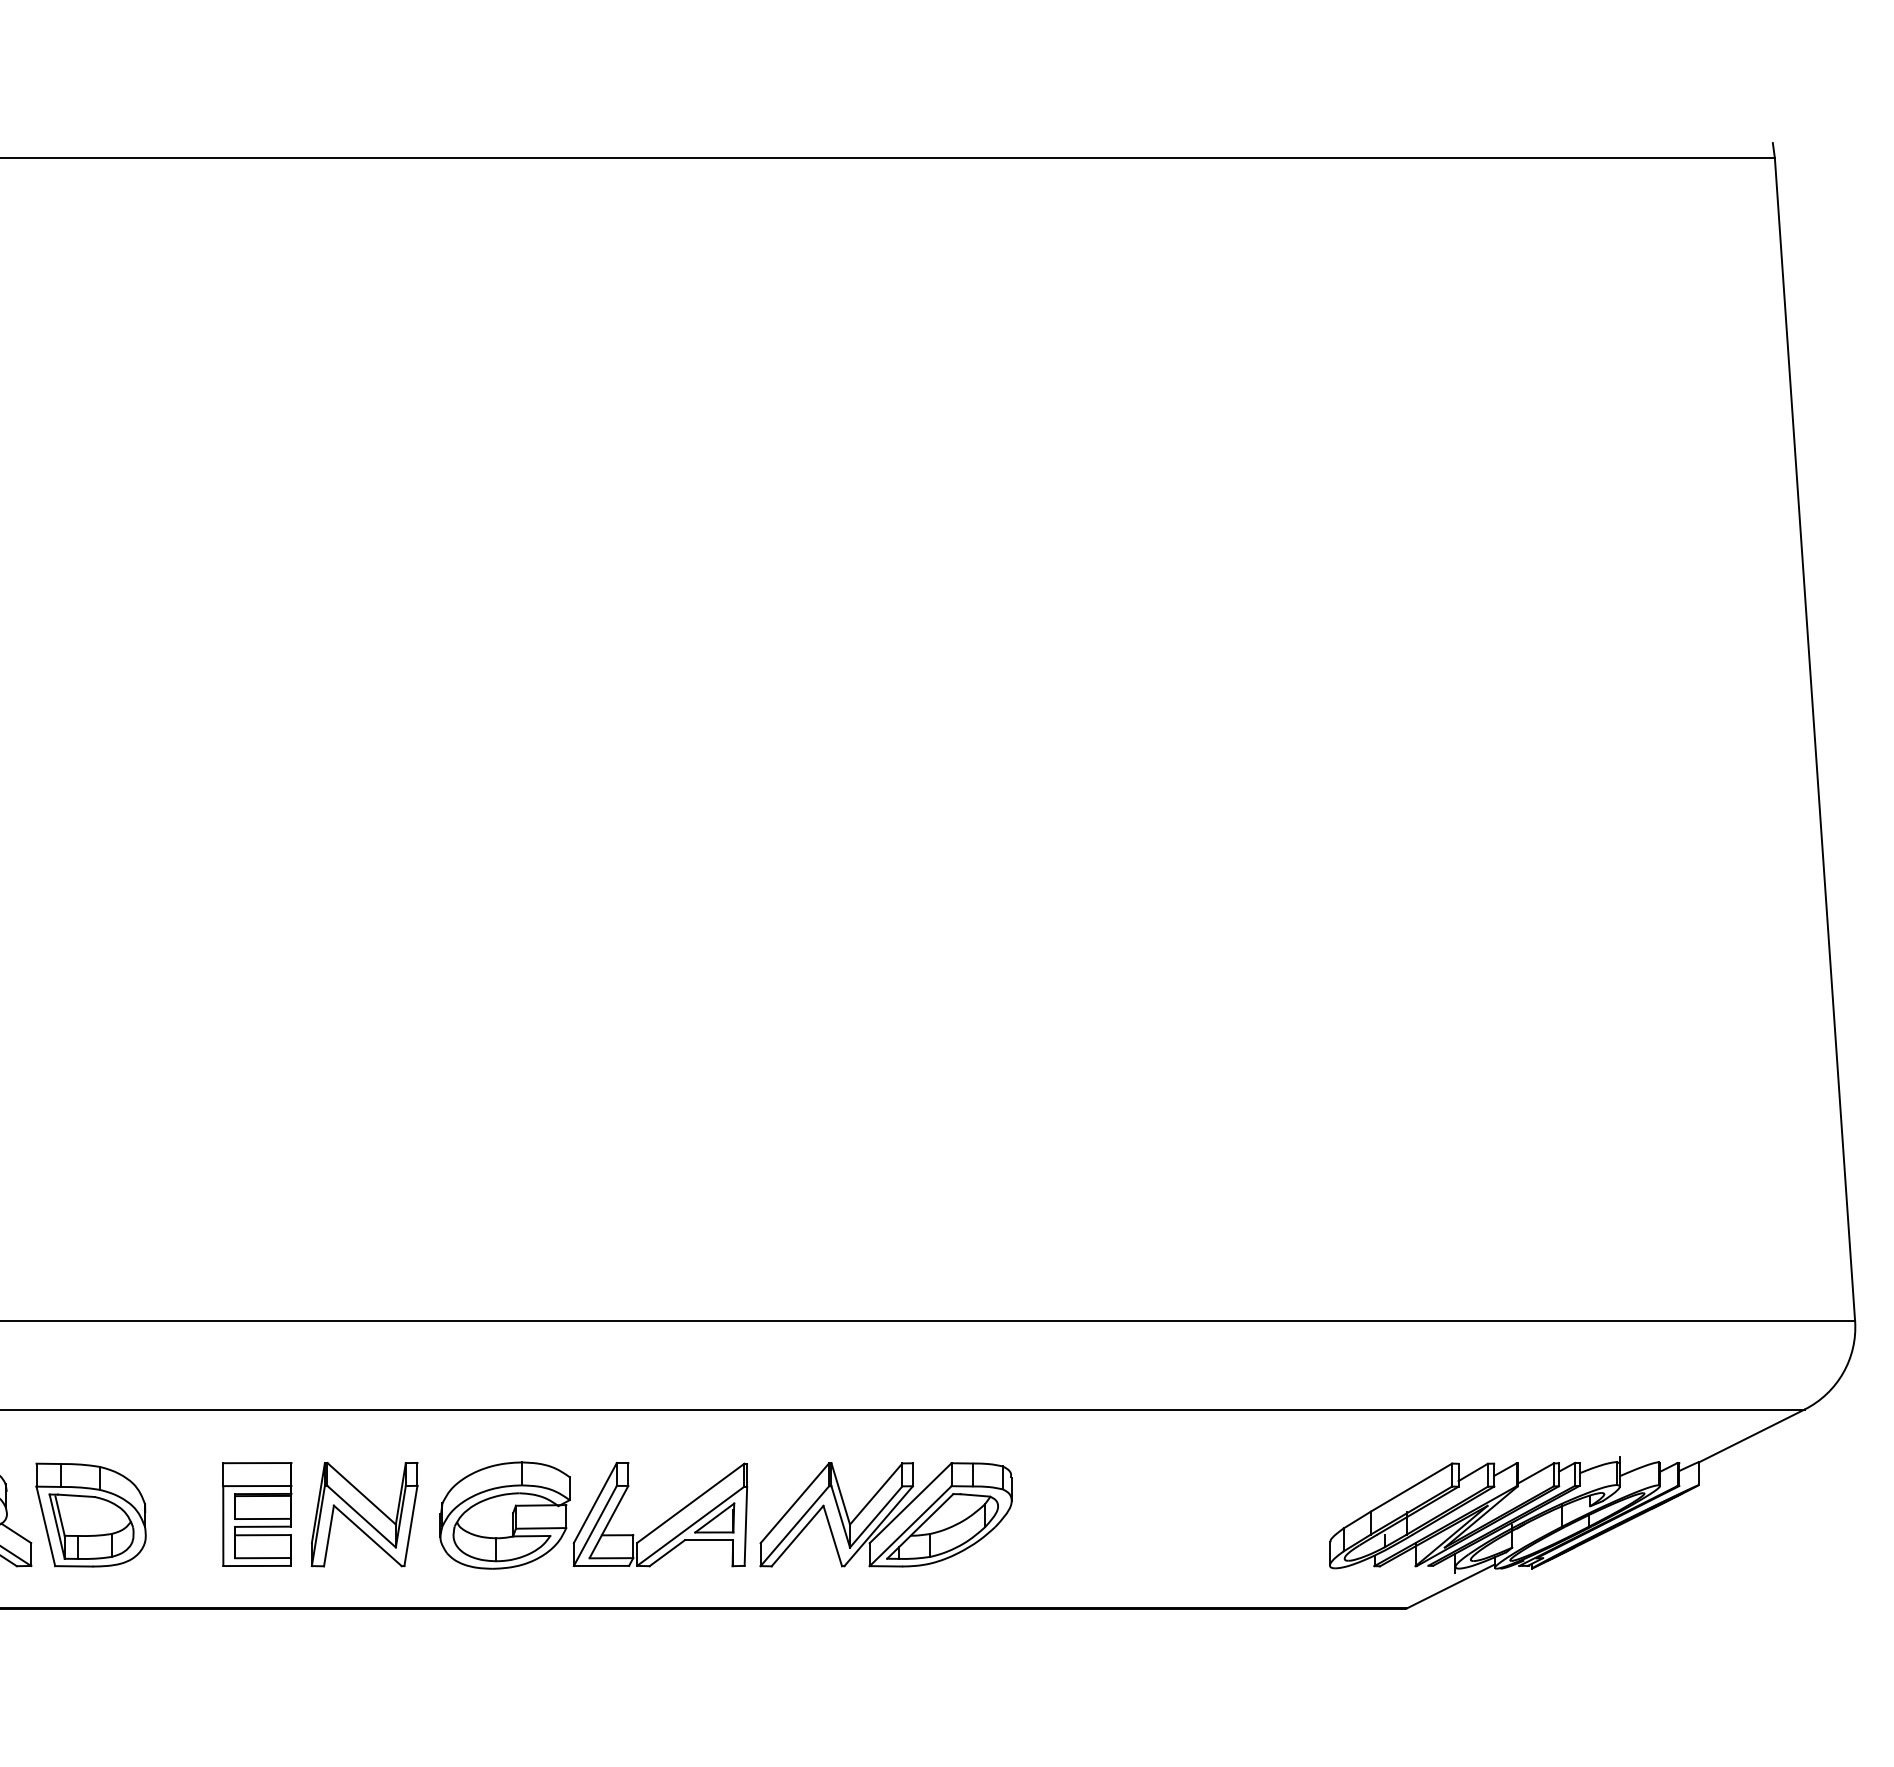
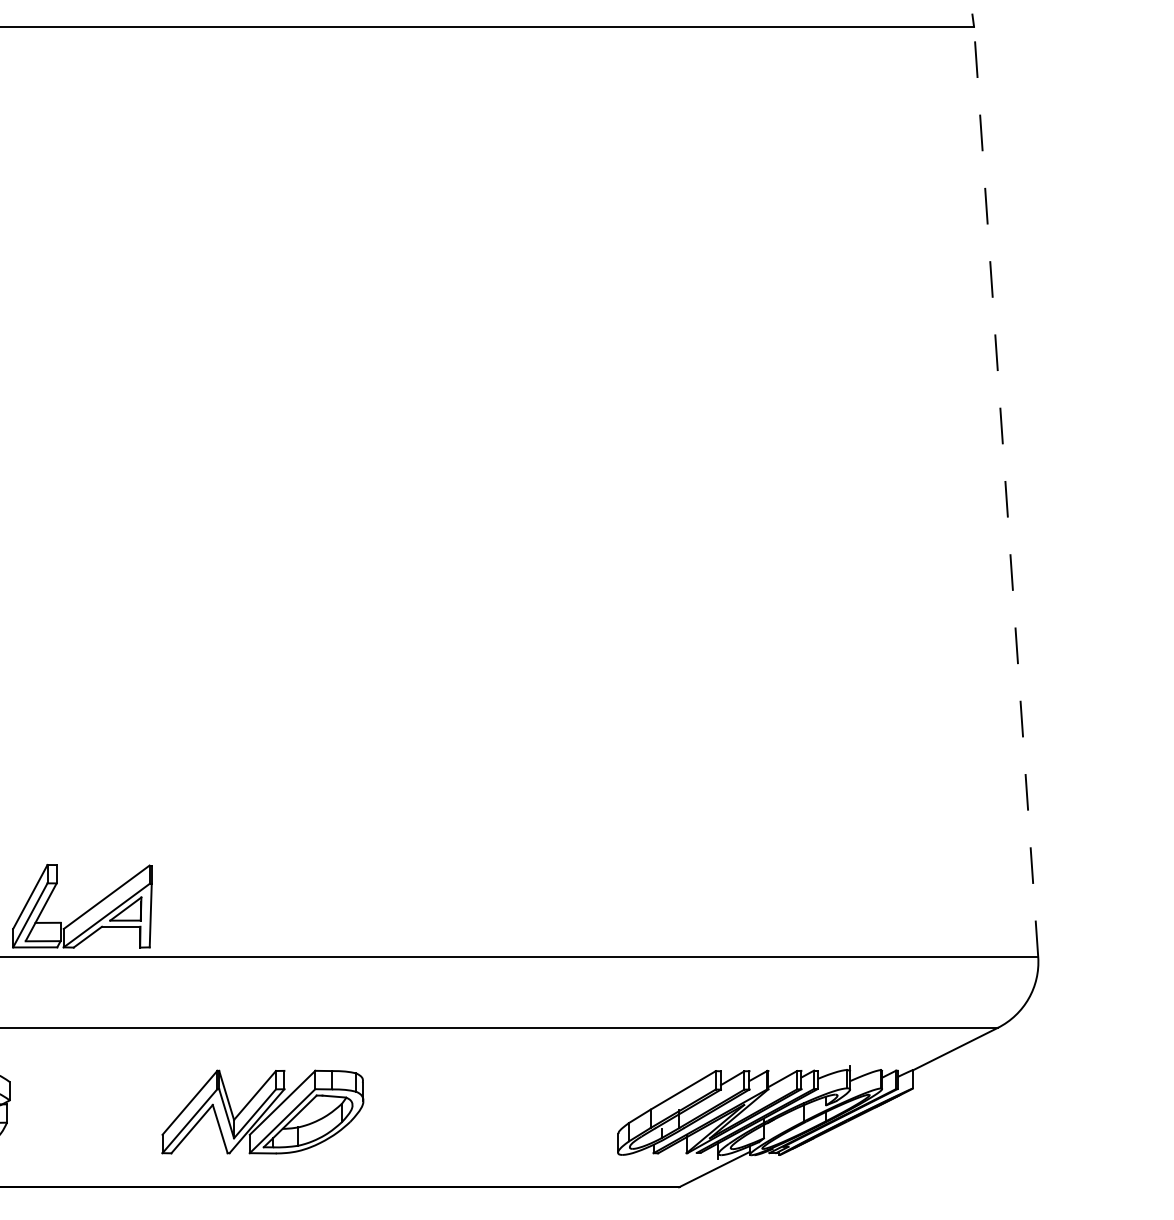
line: (1814, 739) -> (1005, 491), solid -> dashed
part: (665, 1520) -> (86, 911), moved

